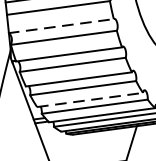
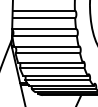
line: (62, 26) -> (44, 29), dashed -> solid
line: (90, 99) -> (55, 75), dashed -> solid

